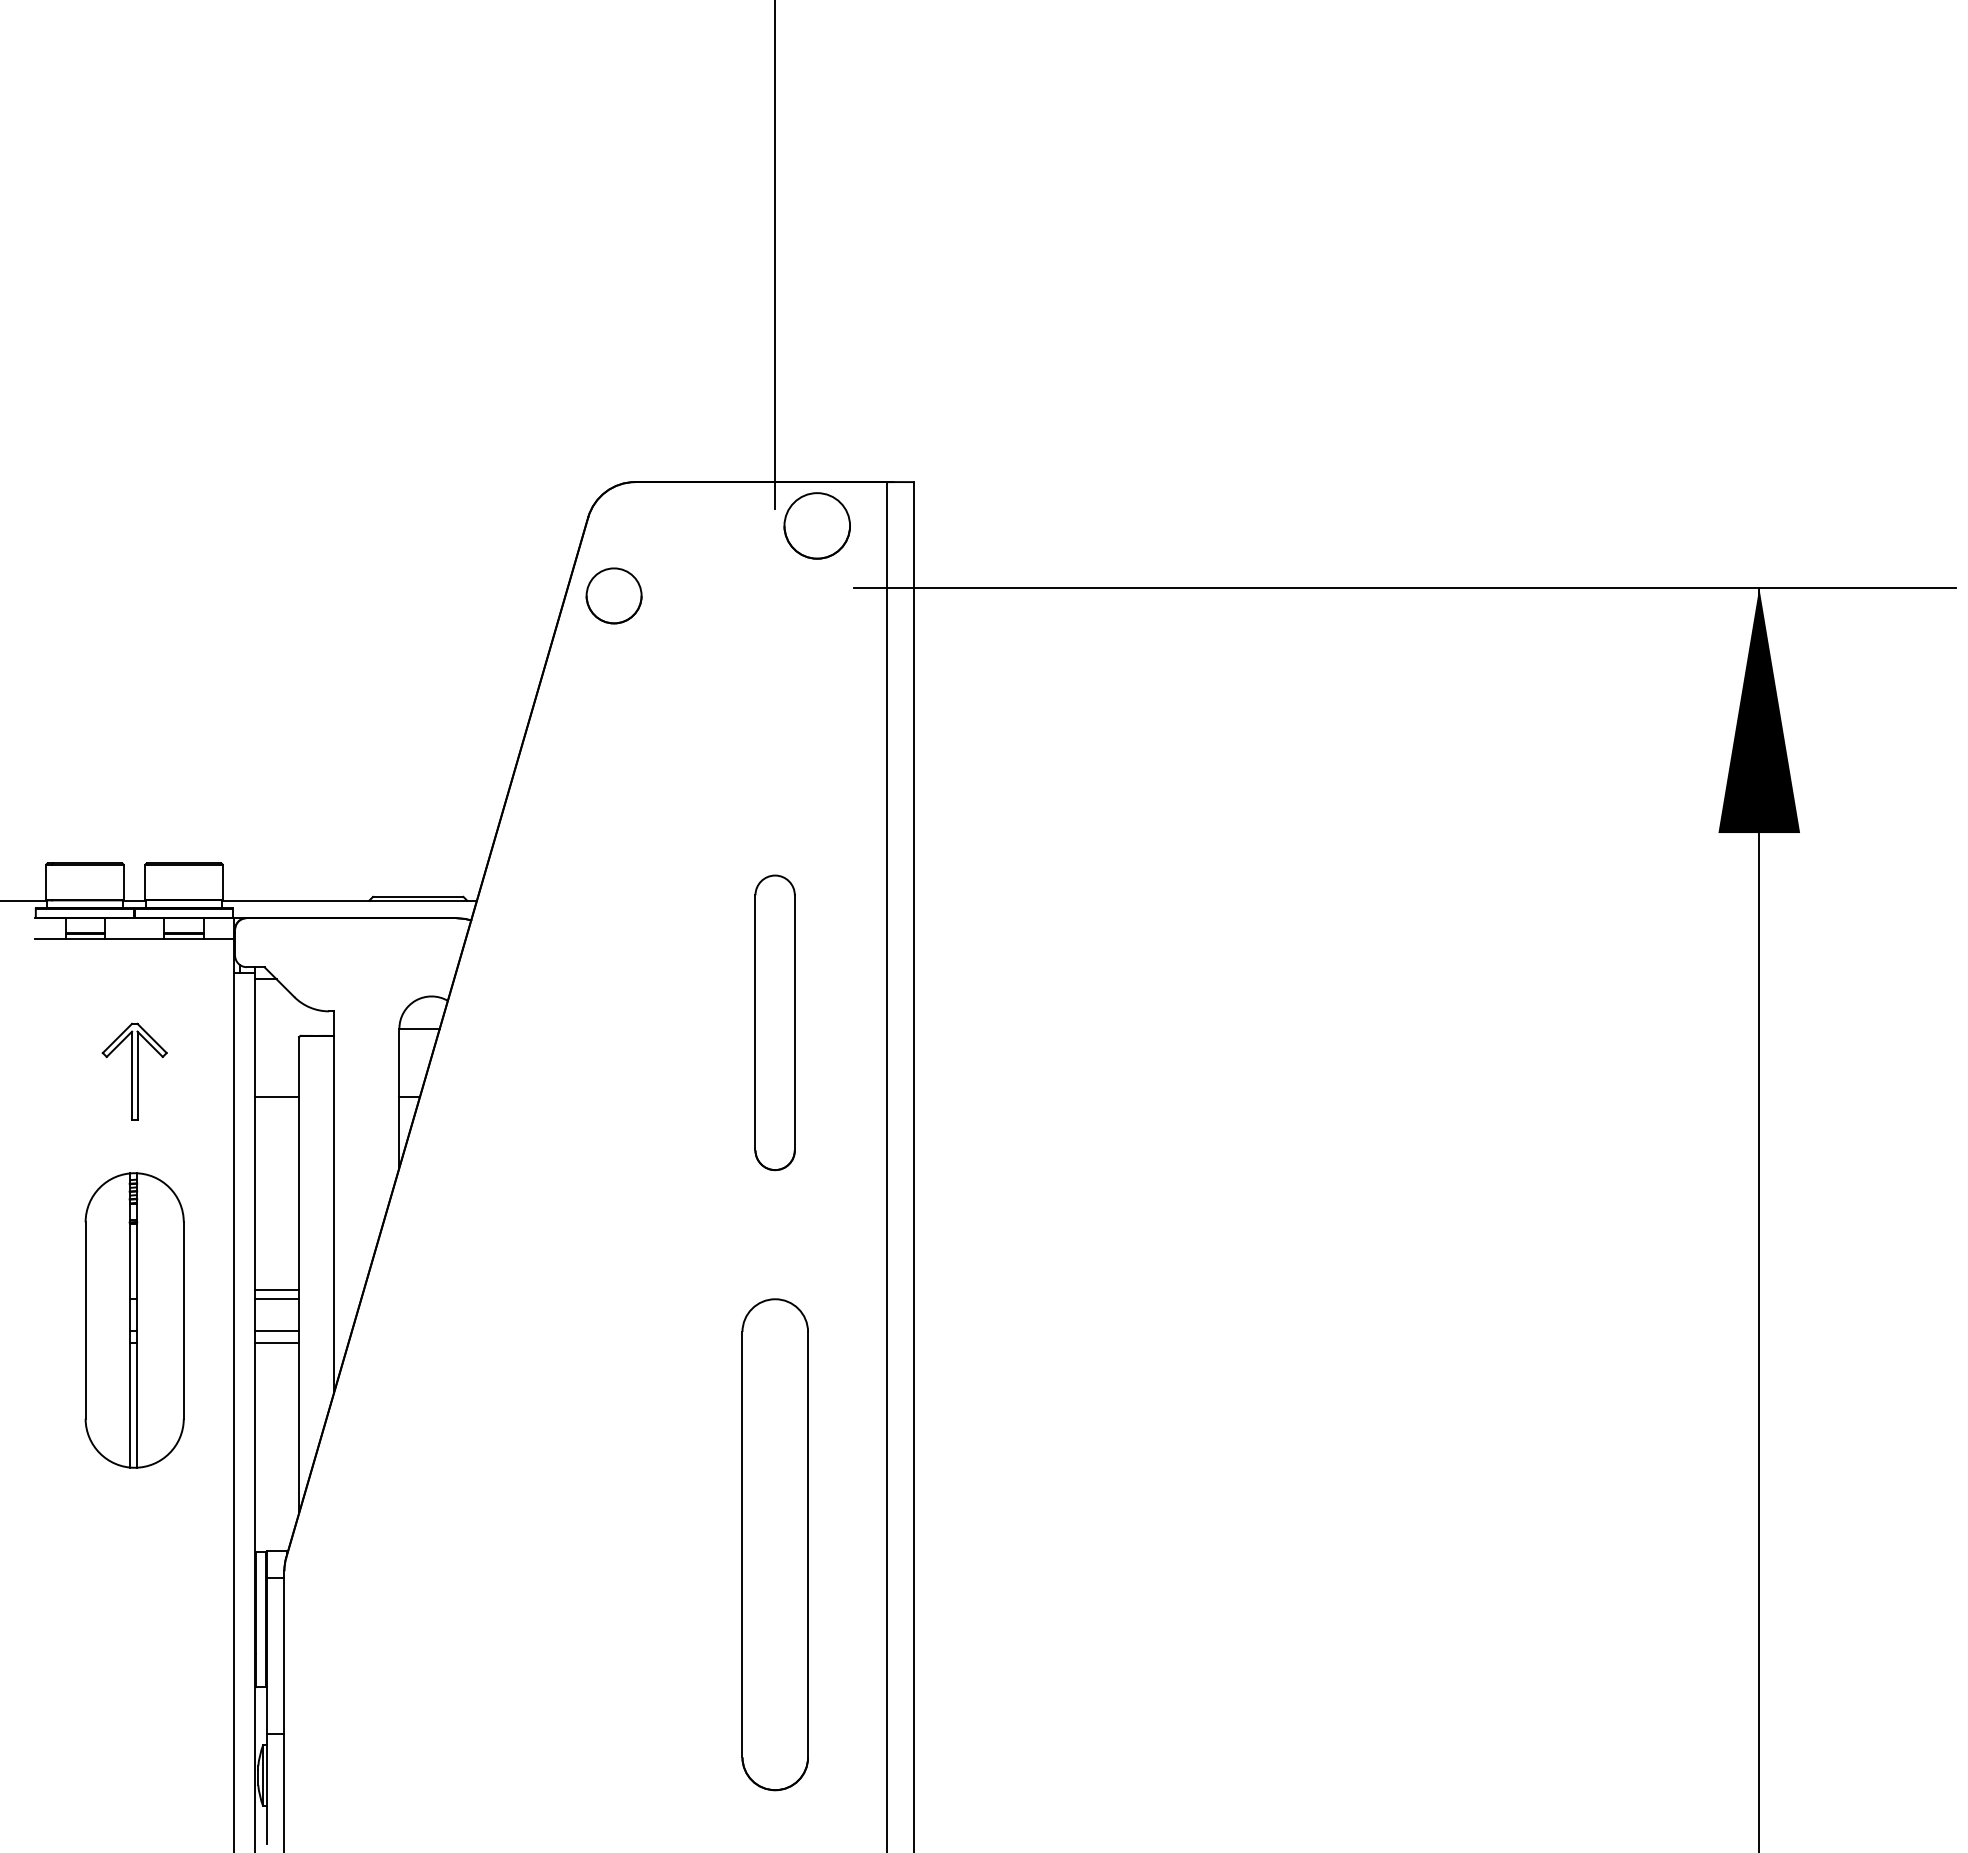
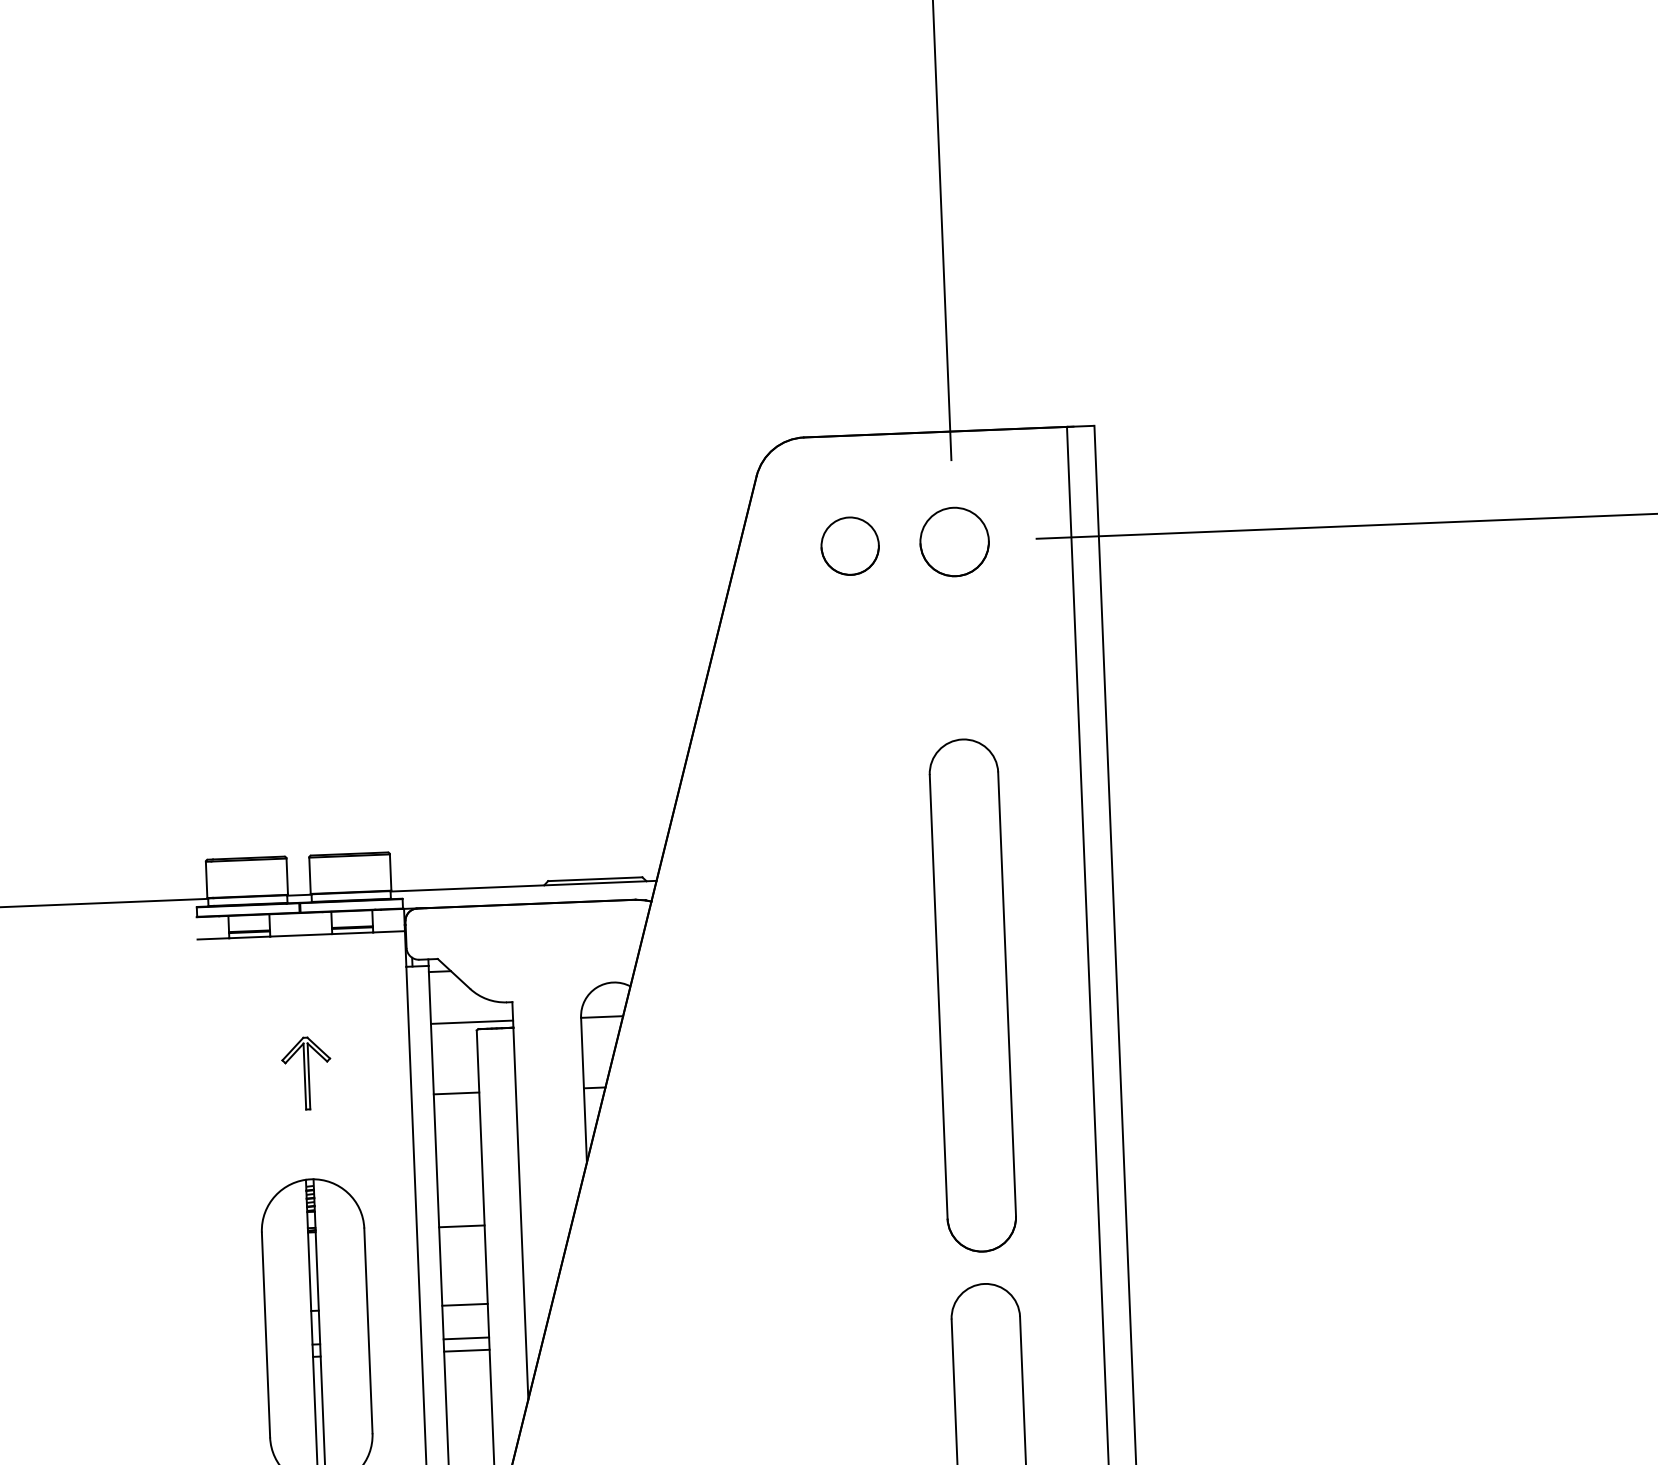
circle: (816, 525) -> (953, 541), moved
part: (613, 595) -> (849, 545), moved
part: (774, 1022) -> (972, 995), size x1.67
line: (294, 1029) -> (471, 1022), added
part: (134, 1071) -> (306, 1073), size x0.71
line: (277, 1290) -> (462, 1226), moved

